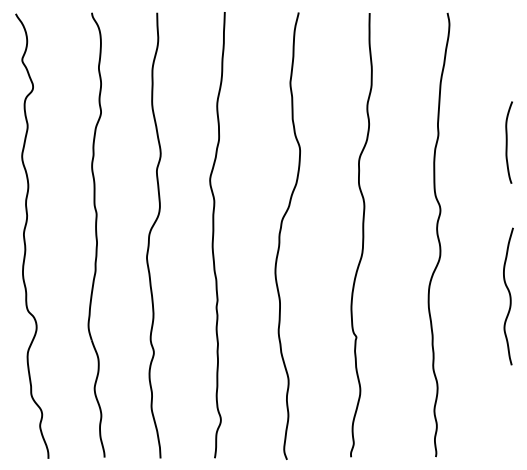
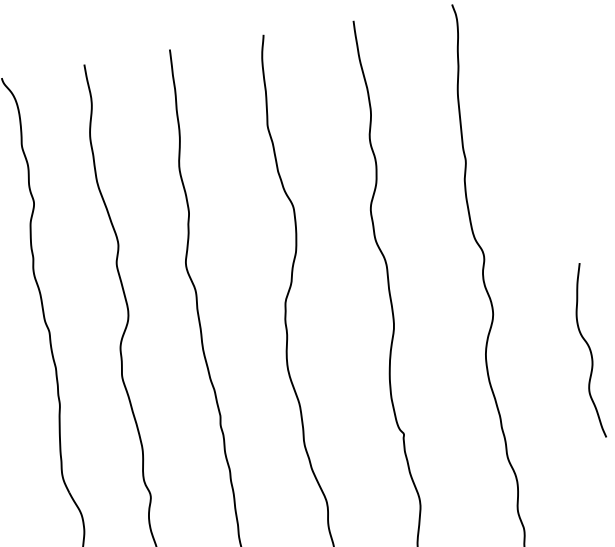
curve: (507, 142) -> (554, 156), removed

